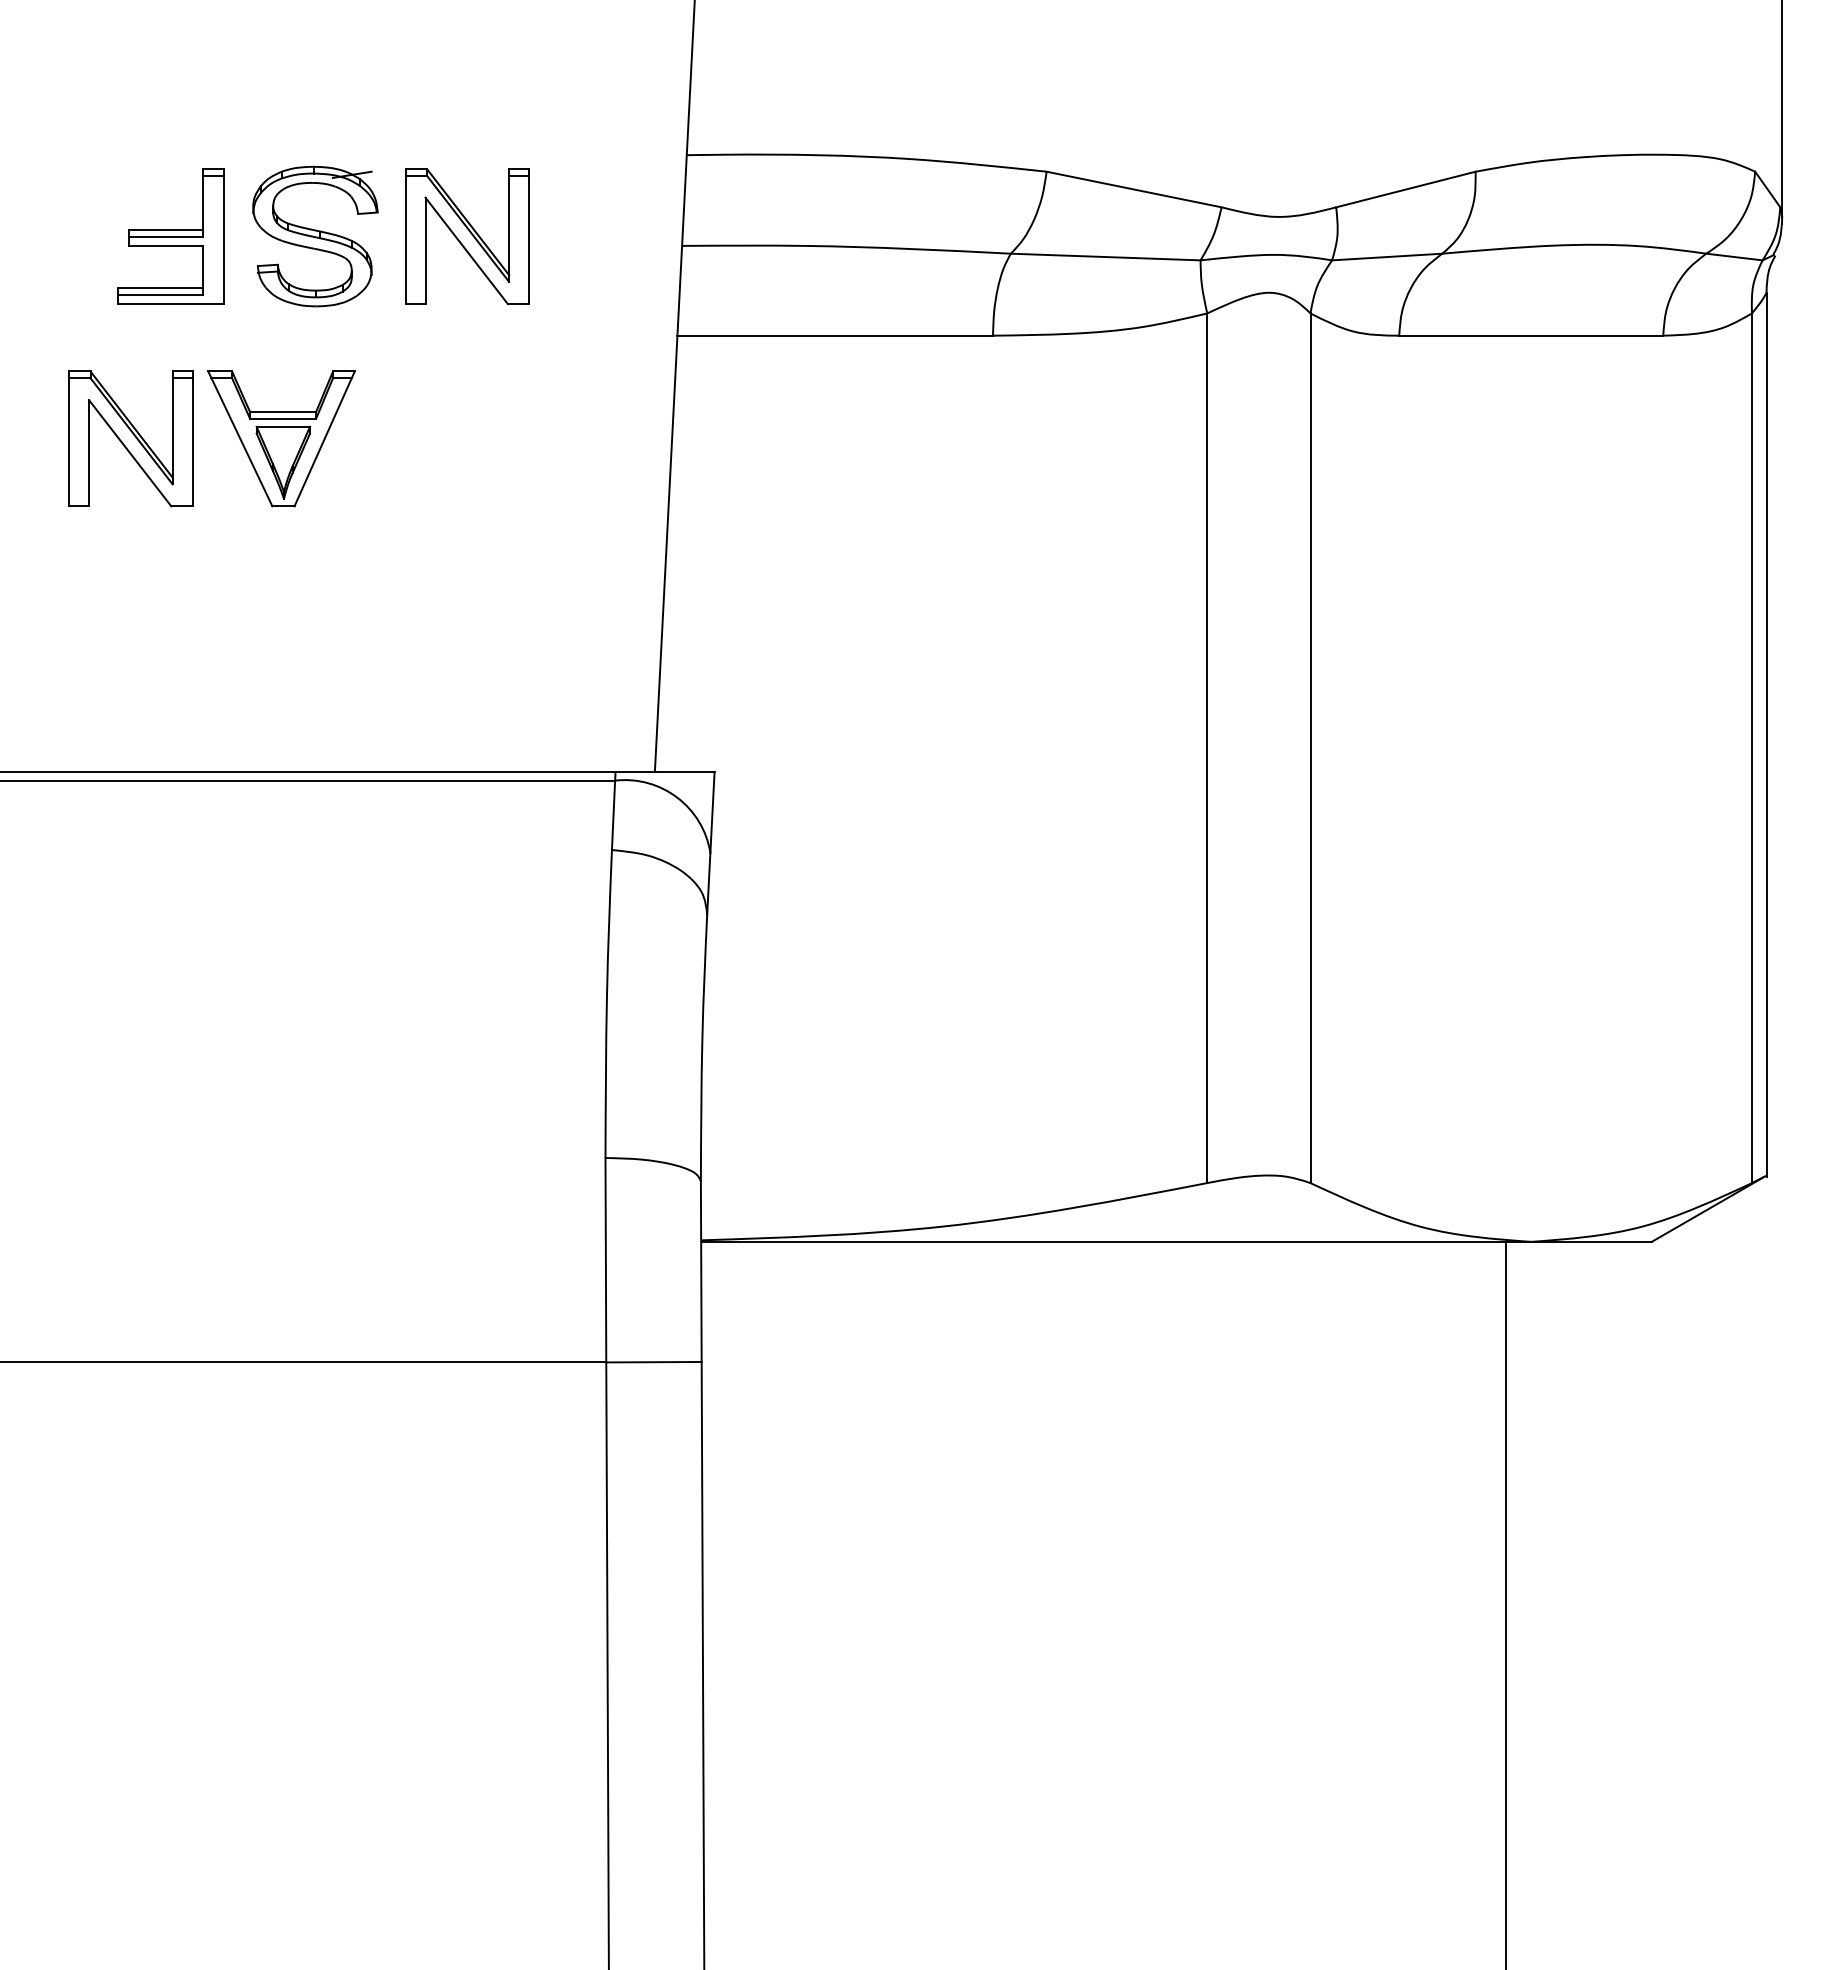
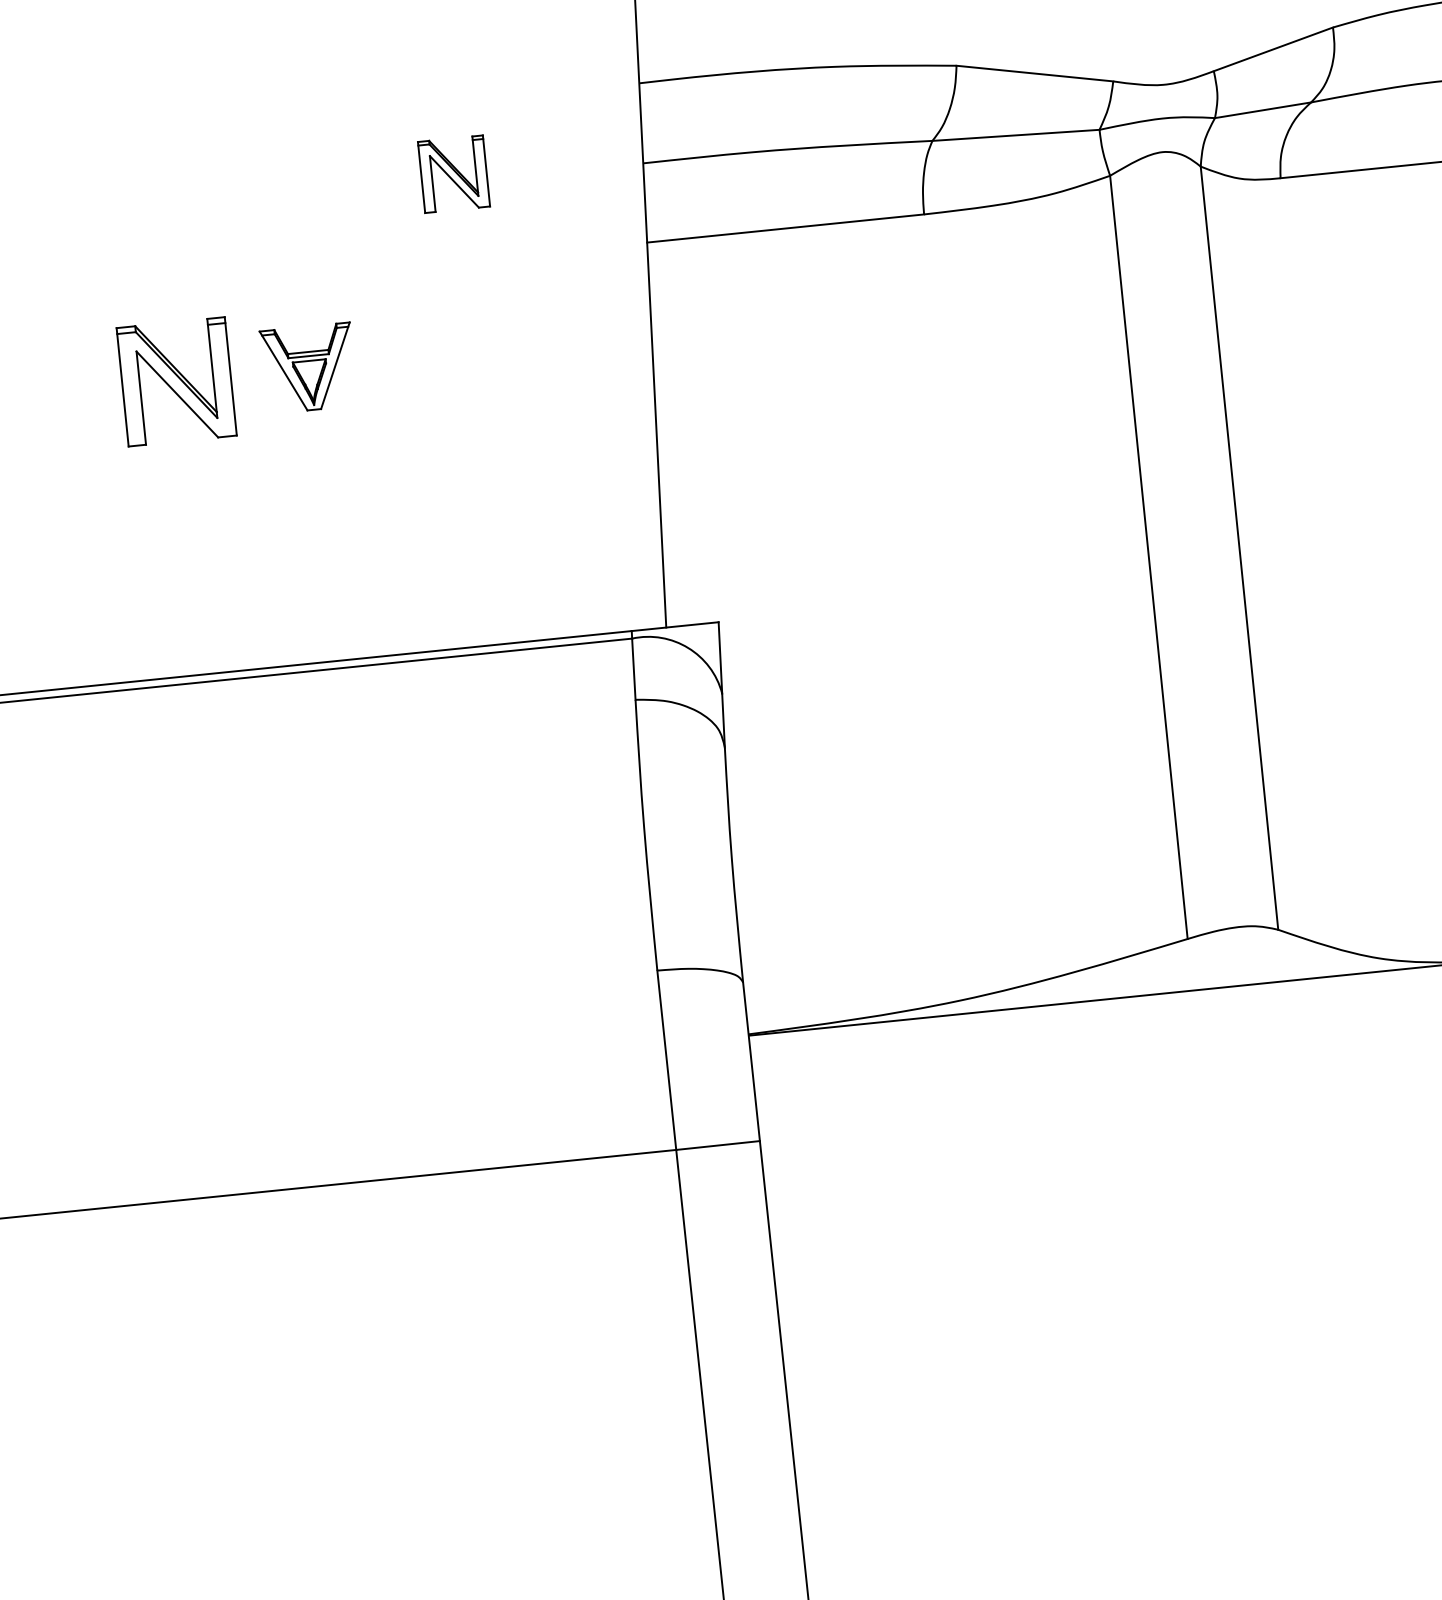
part: (170, 236) -> (193, 200), removed
part: (315, 236) -> (320, 187), removed
part: (467, 236) -> (454, 174), size x0.6
part: (281, 438) -> (308, 368), size x0.7

